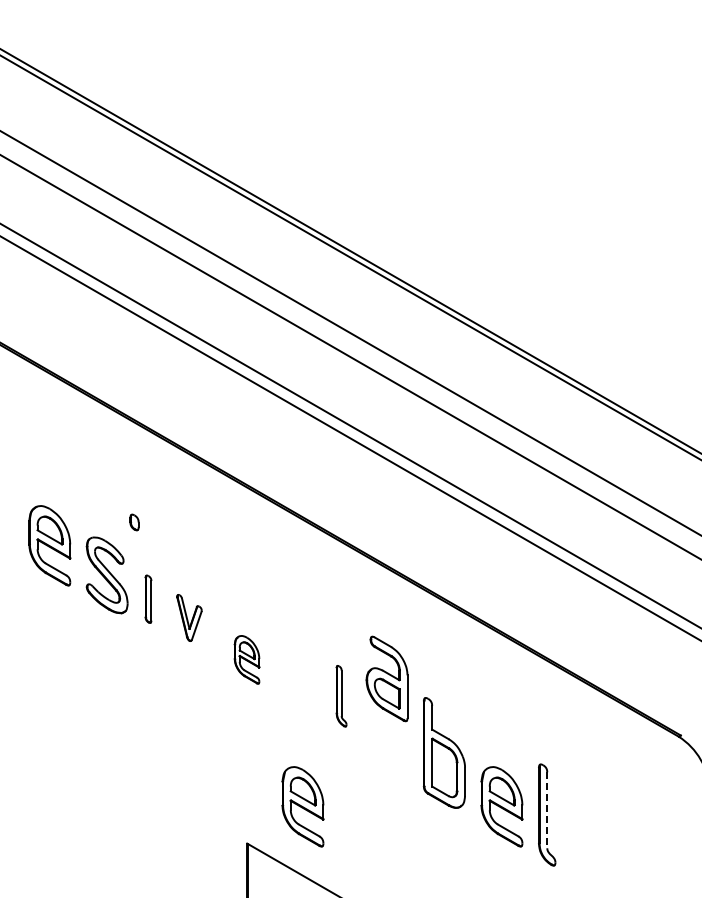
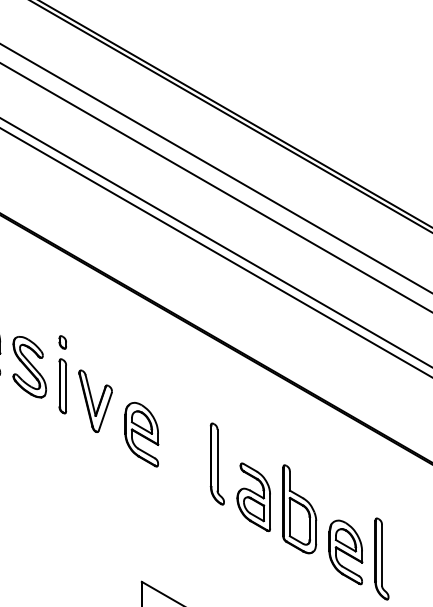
part: (134, 522) -> (62, 342), moved
part: (148, 598) -> (62, 385), size x1.43
part: (189, 617) -> (95, 400), size x1.67
part: (246, 659) -> (141, 434), size x1.67
part: (386, 678) -> (253, 496), moved
part: (341, 695) -> (217, 463), size x1.67
part: (302, 806) -> (186, 552), removed
line: (547, 810) -> (382, 555), dashed -> solid

